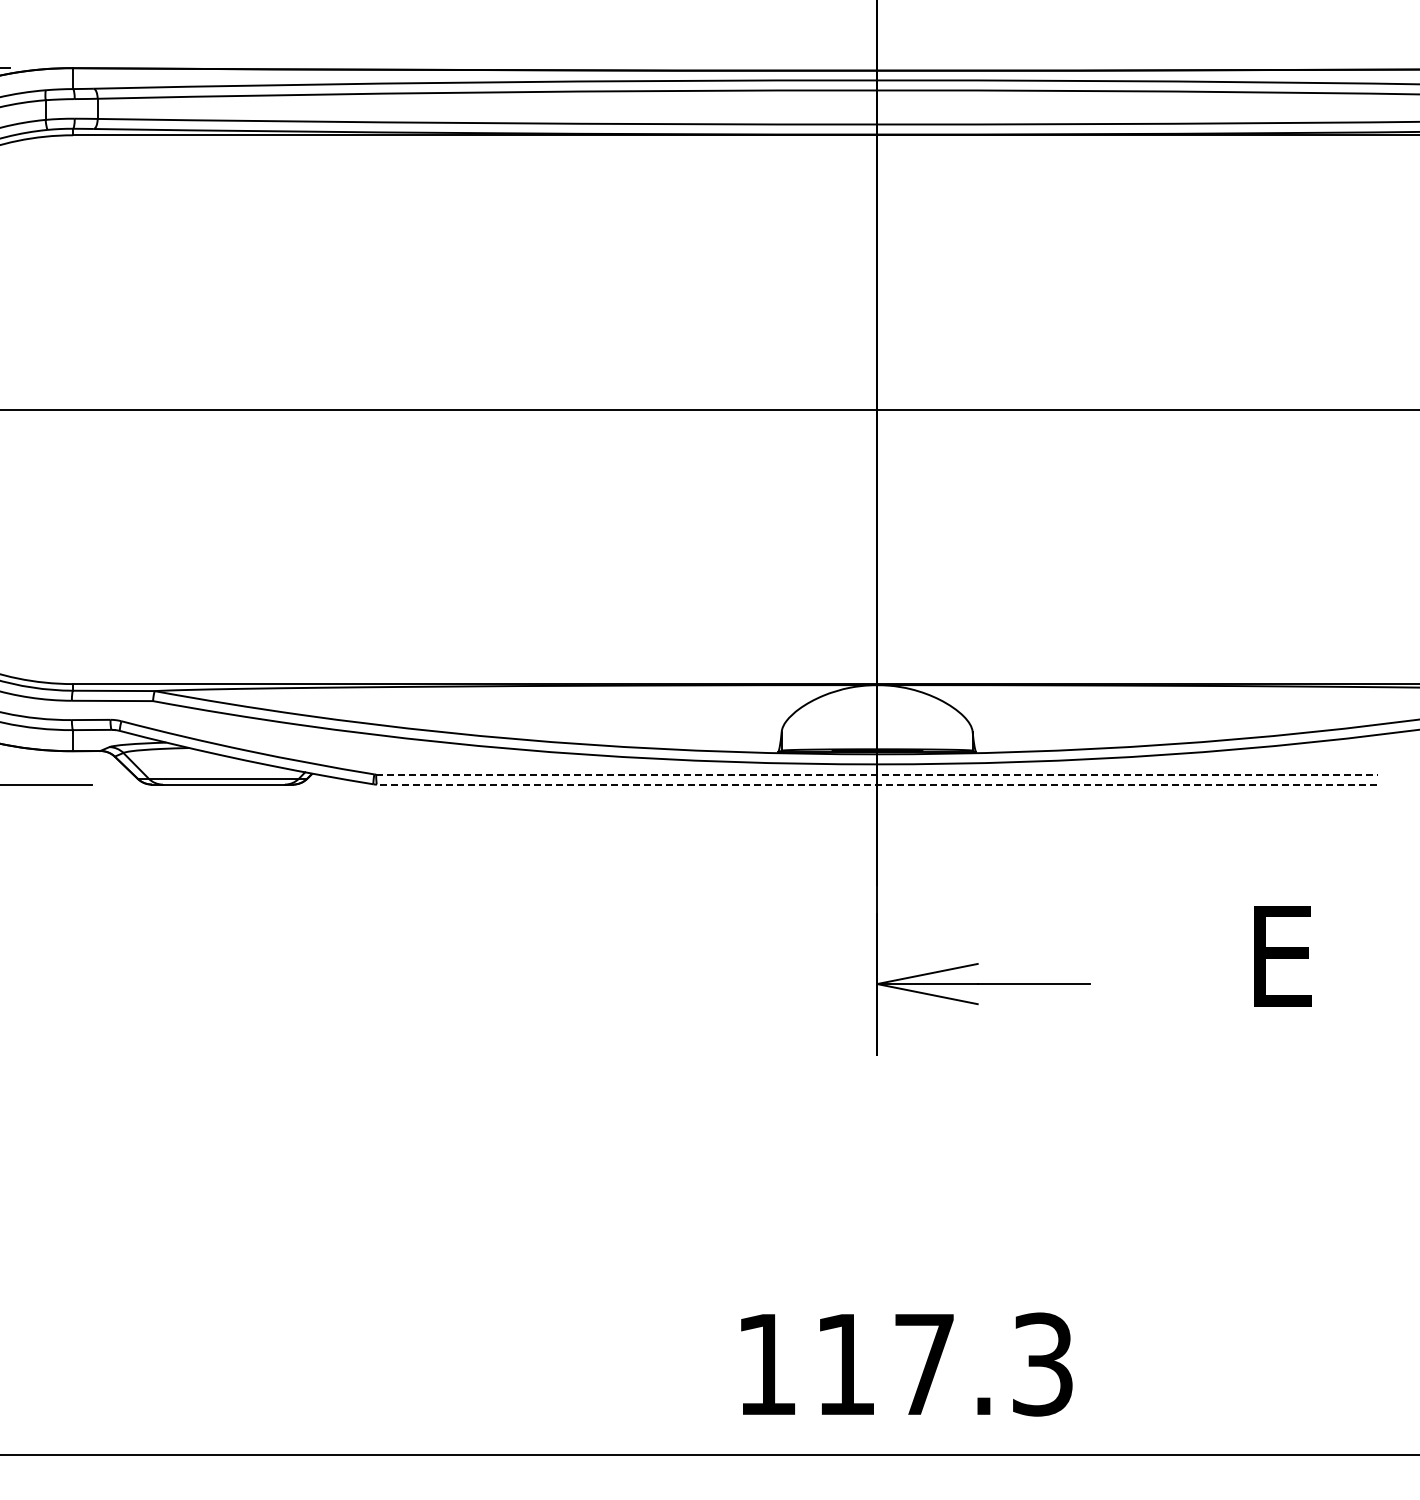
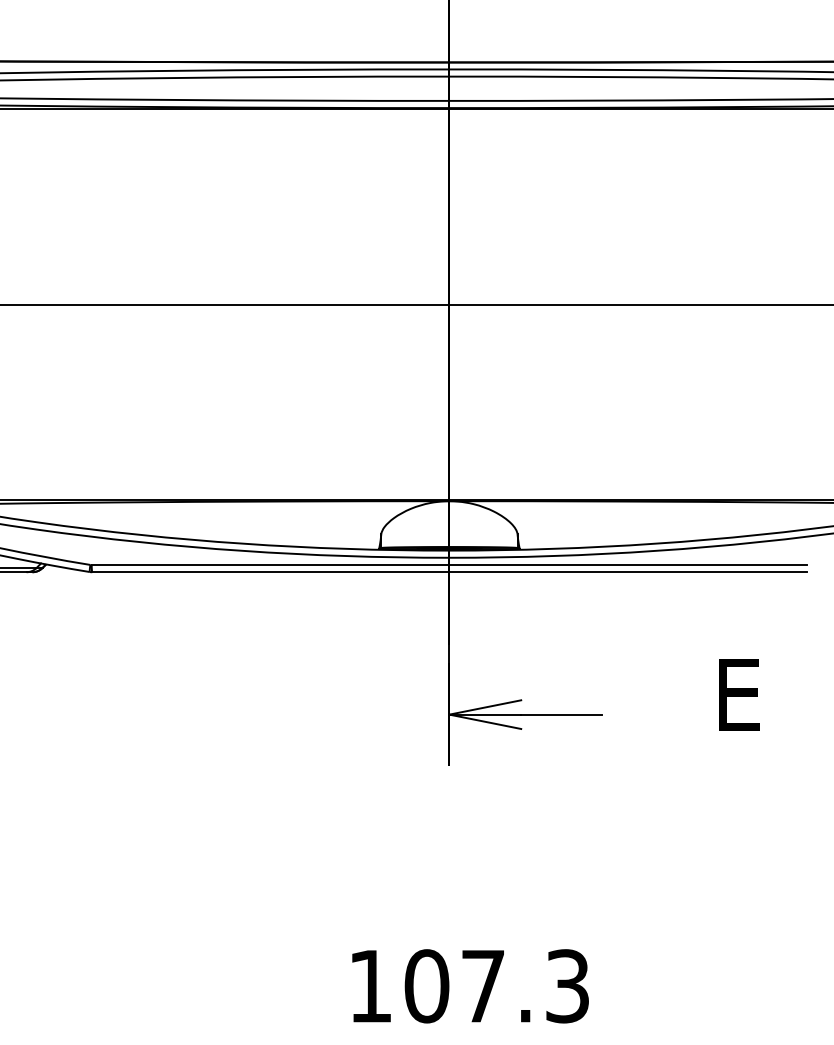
line: (877, 774) -> (449, 565), dashed -> solid
line: (876, 784) -> (448, 572), dashed -> solid
text: (845, 1364) -> (426, 986), 117.3 -> 107.3

